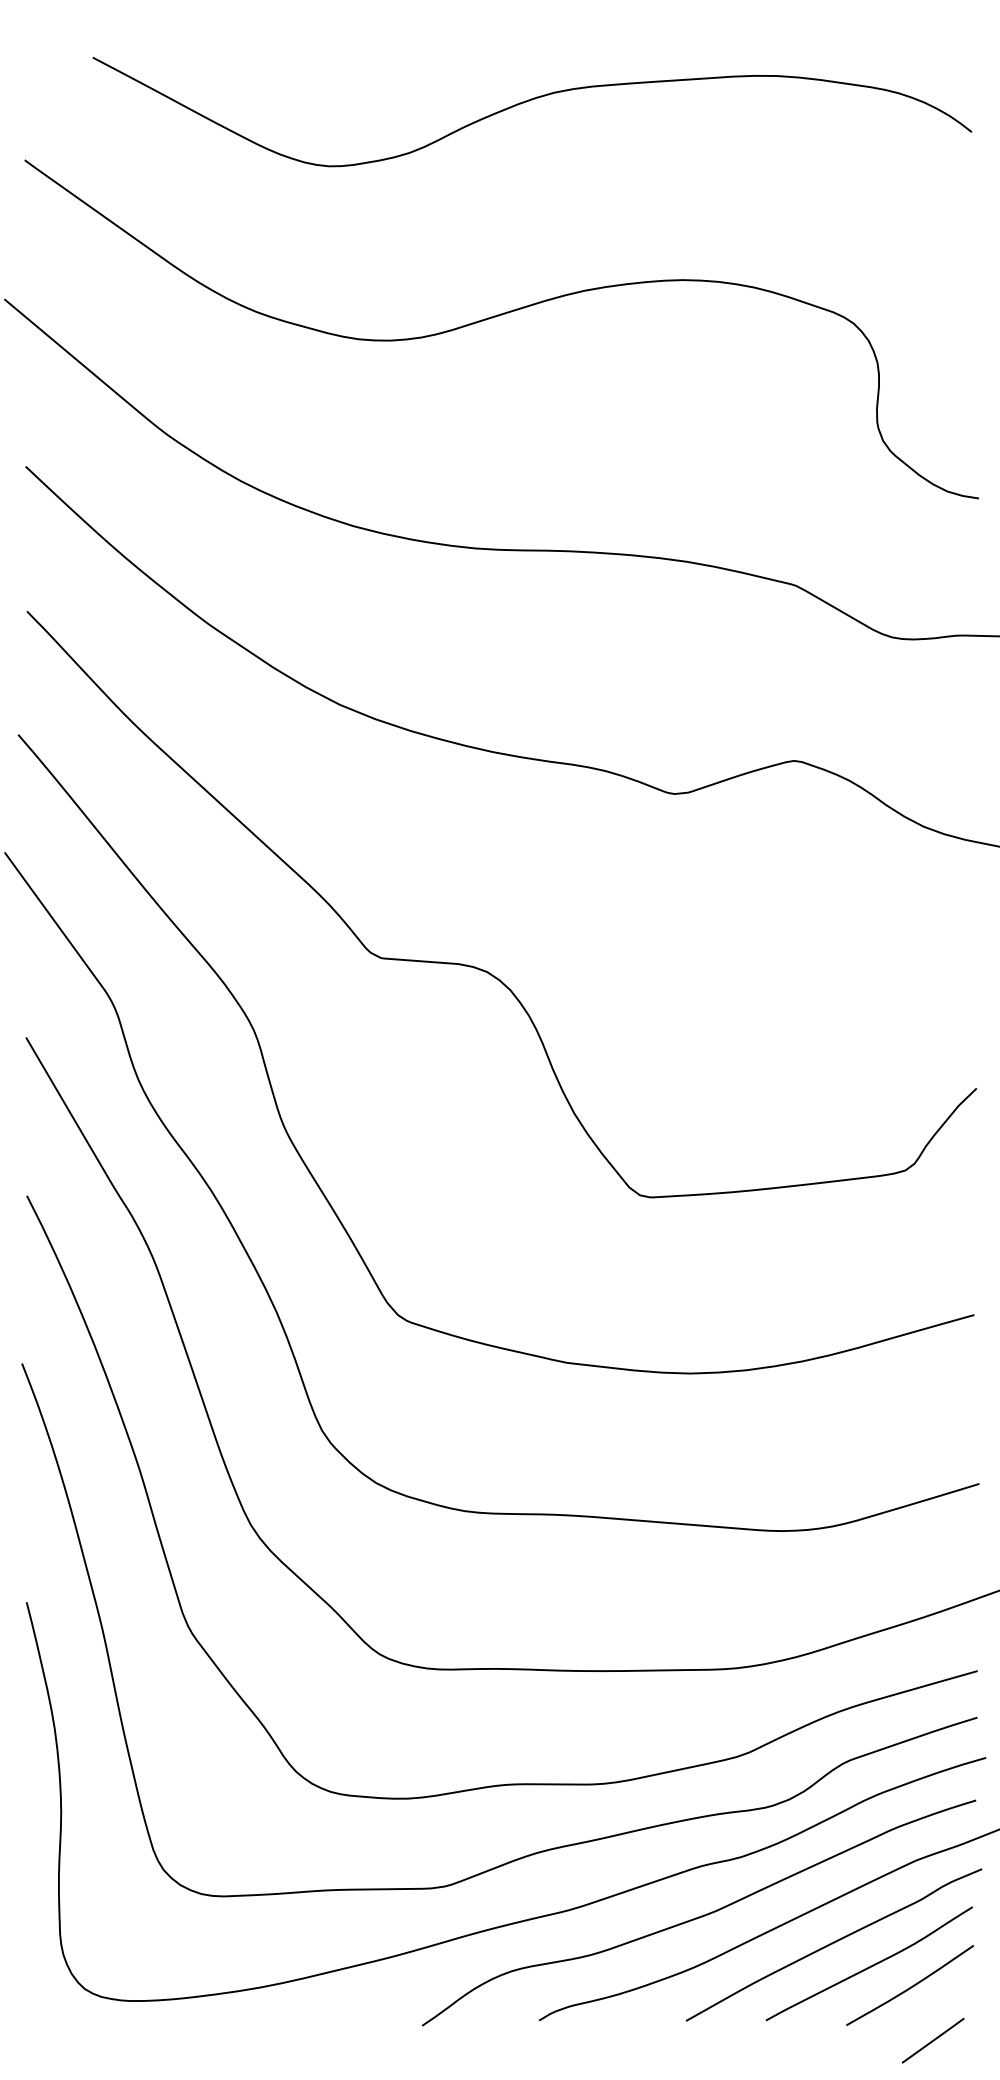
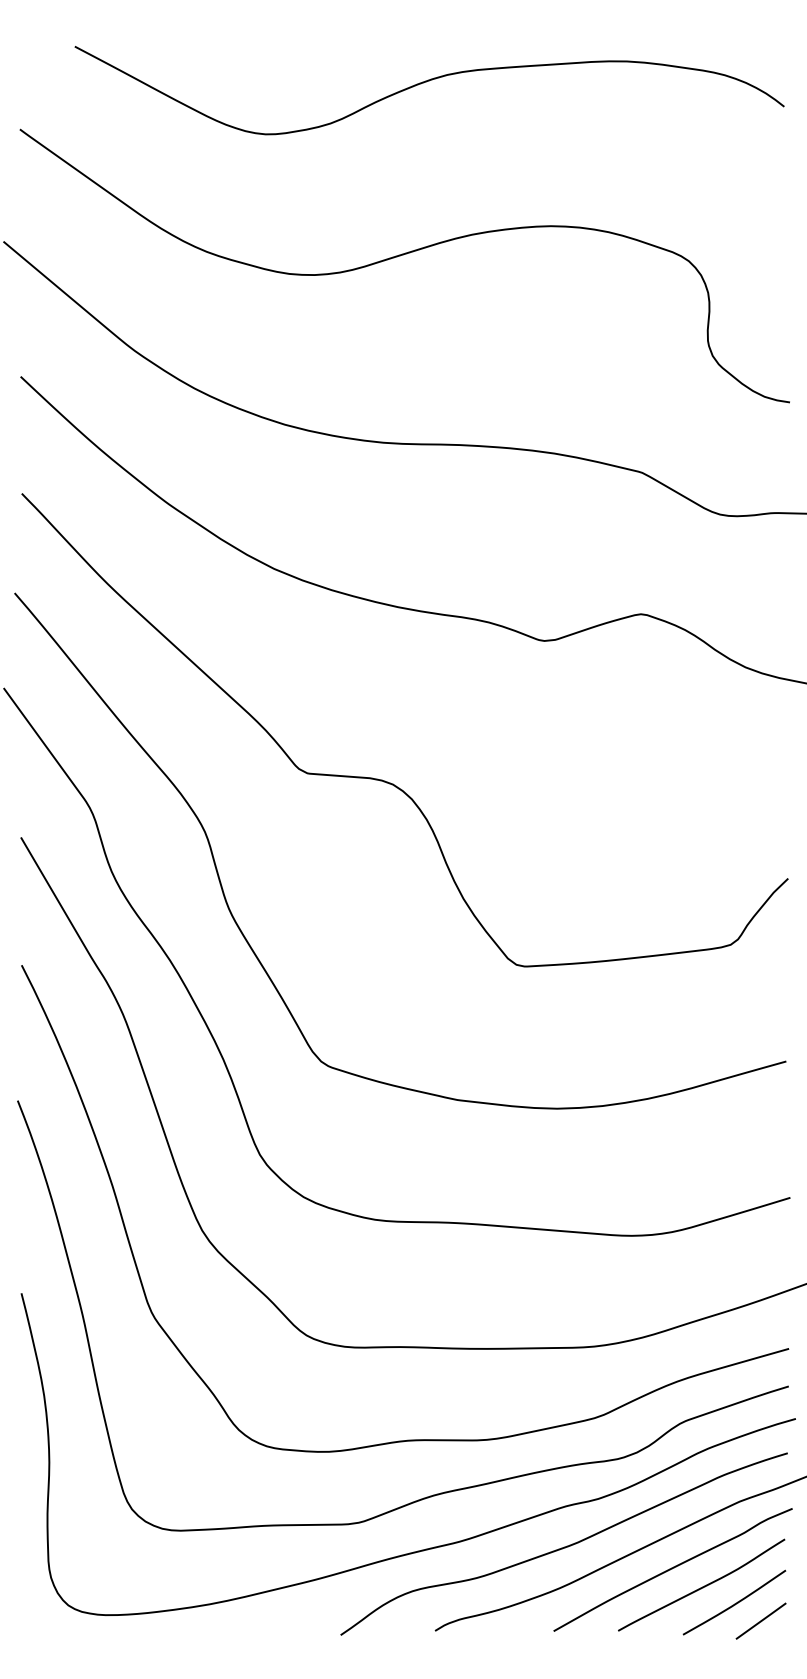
line: (932, 2039) -> (760, 1620), moved

